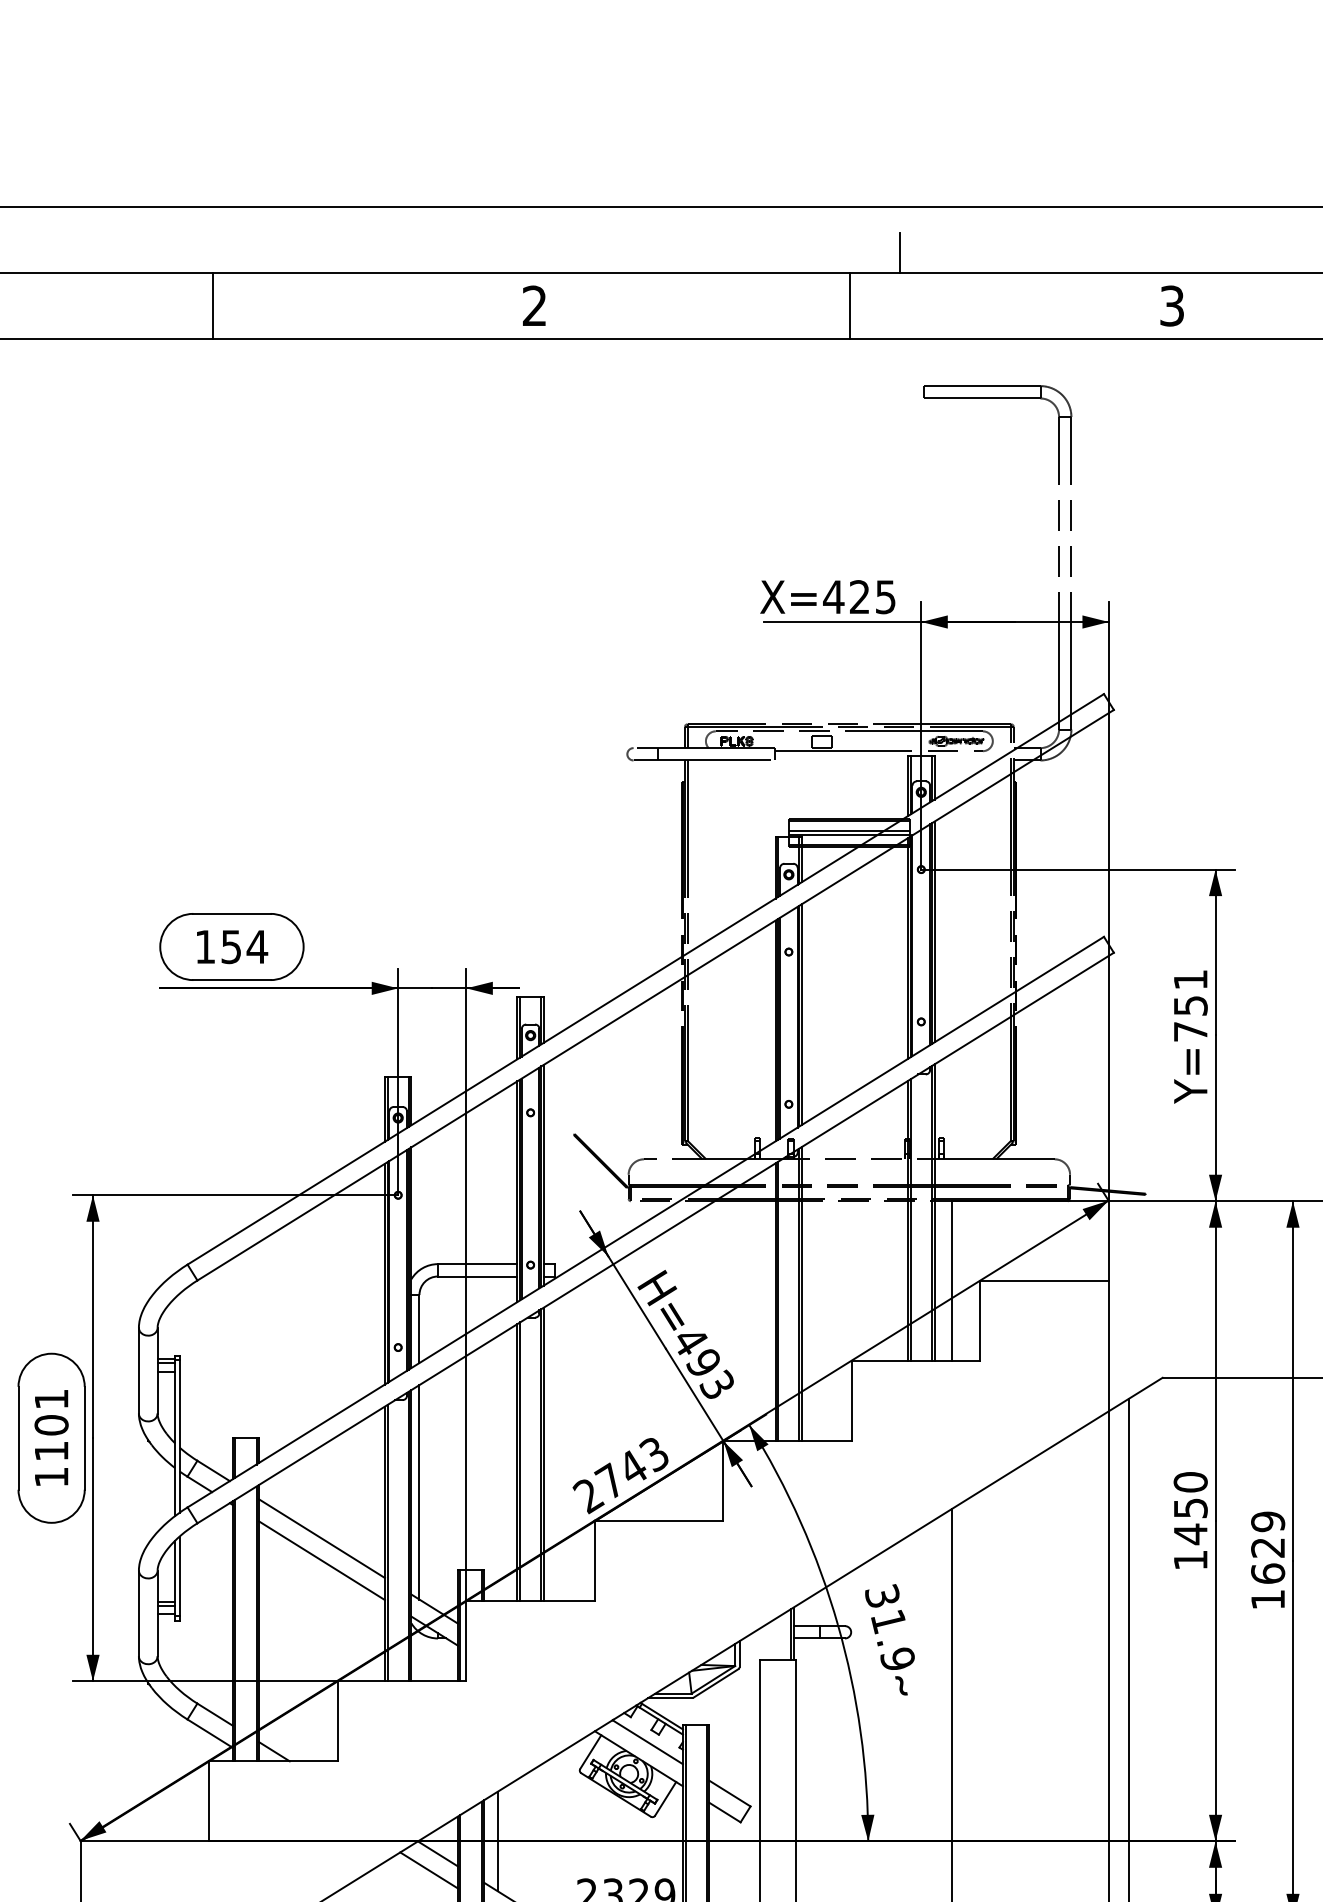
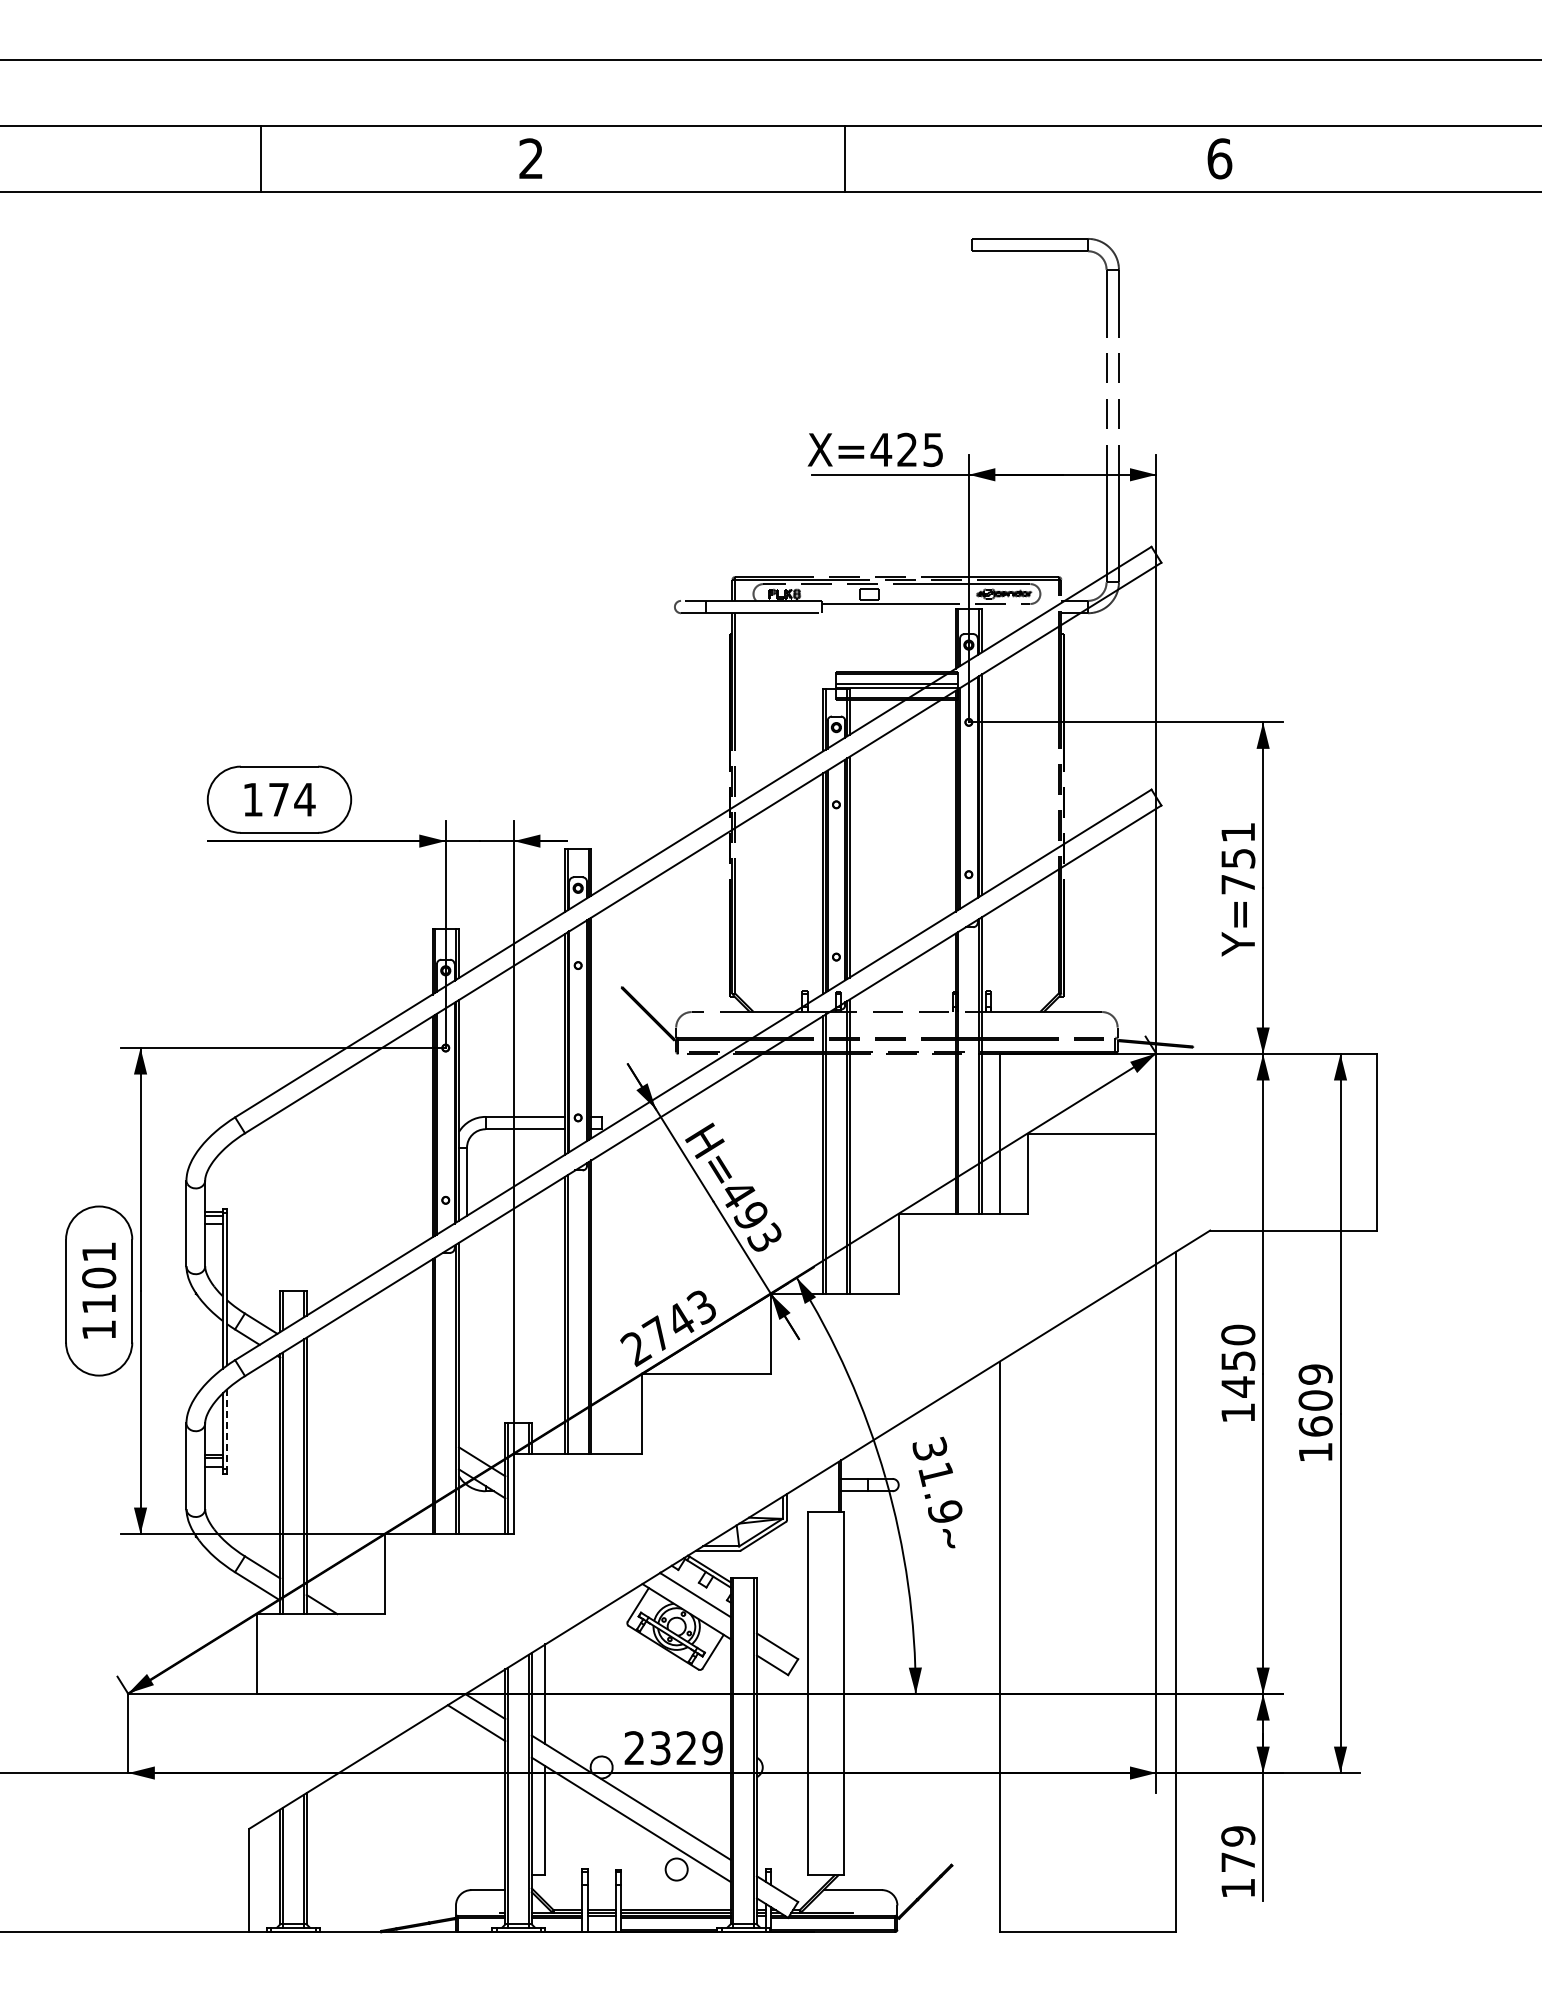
line: (899, 252) -> (947, 105), removed
text: (533, 305) -> (530, 158), moved
line: (849, 305) -> (844, 158), moved
text: (1171, 305) -> (1219, 158), 3 -> 6
text: (230, 946) -> (278, 799), 154 -> 174
line: (419, 1491) -> (467, 1344), removed
line: (321, 1538) -> (369, 1391), removed
text: (1267, 1547) -> (1315, 1400), 1629 -> 1609
line: (321, 1560) -> (369, 1413), removed
line: (179, 1576) -> (227, 1429), solid -> dashed

